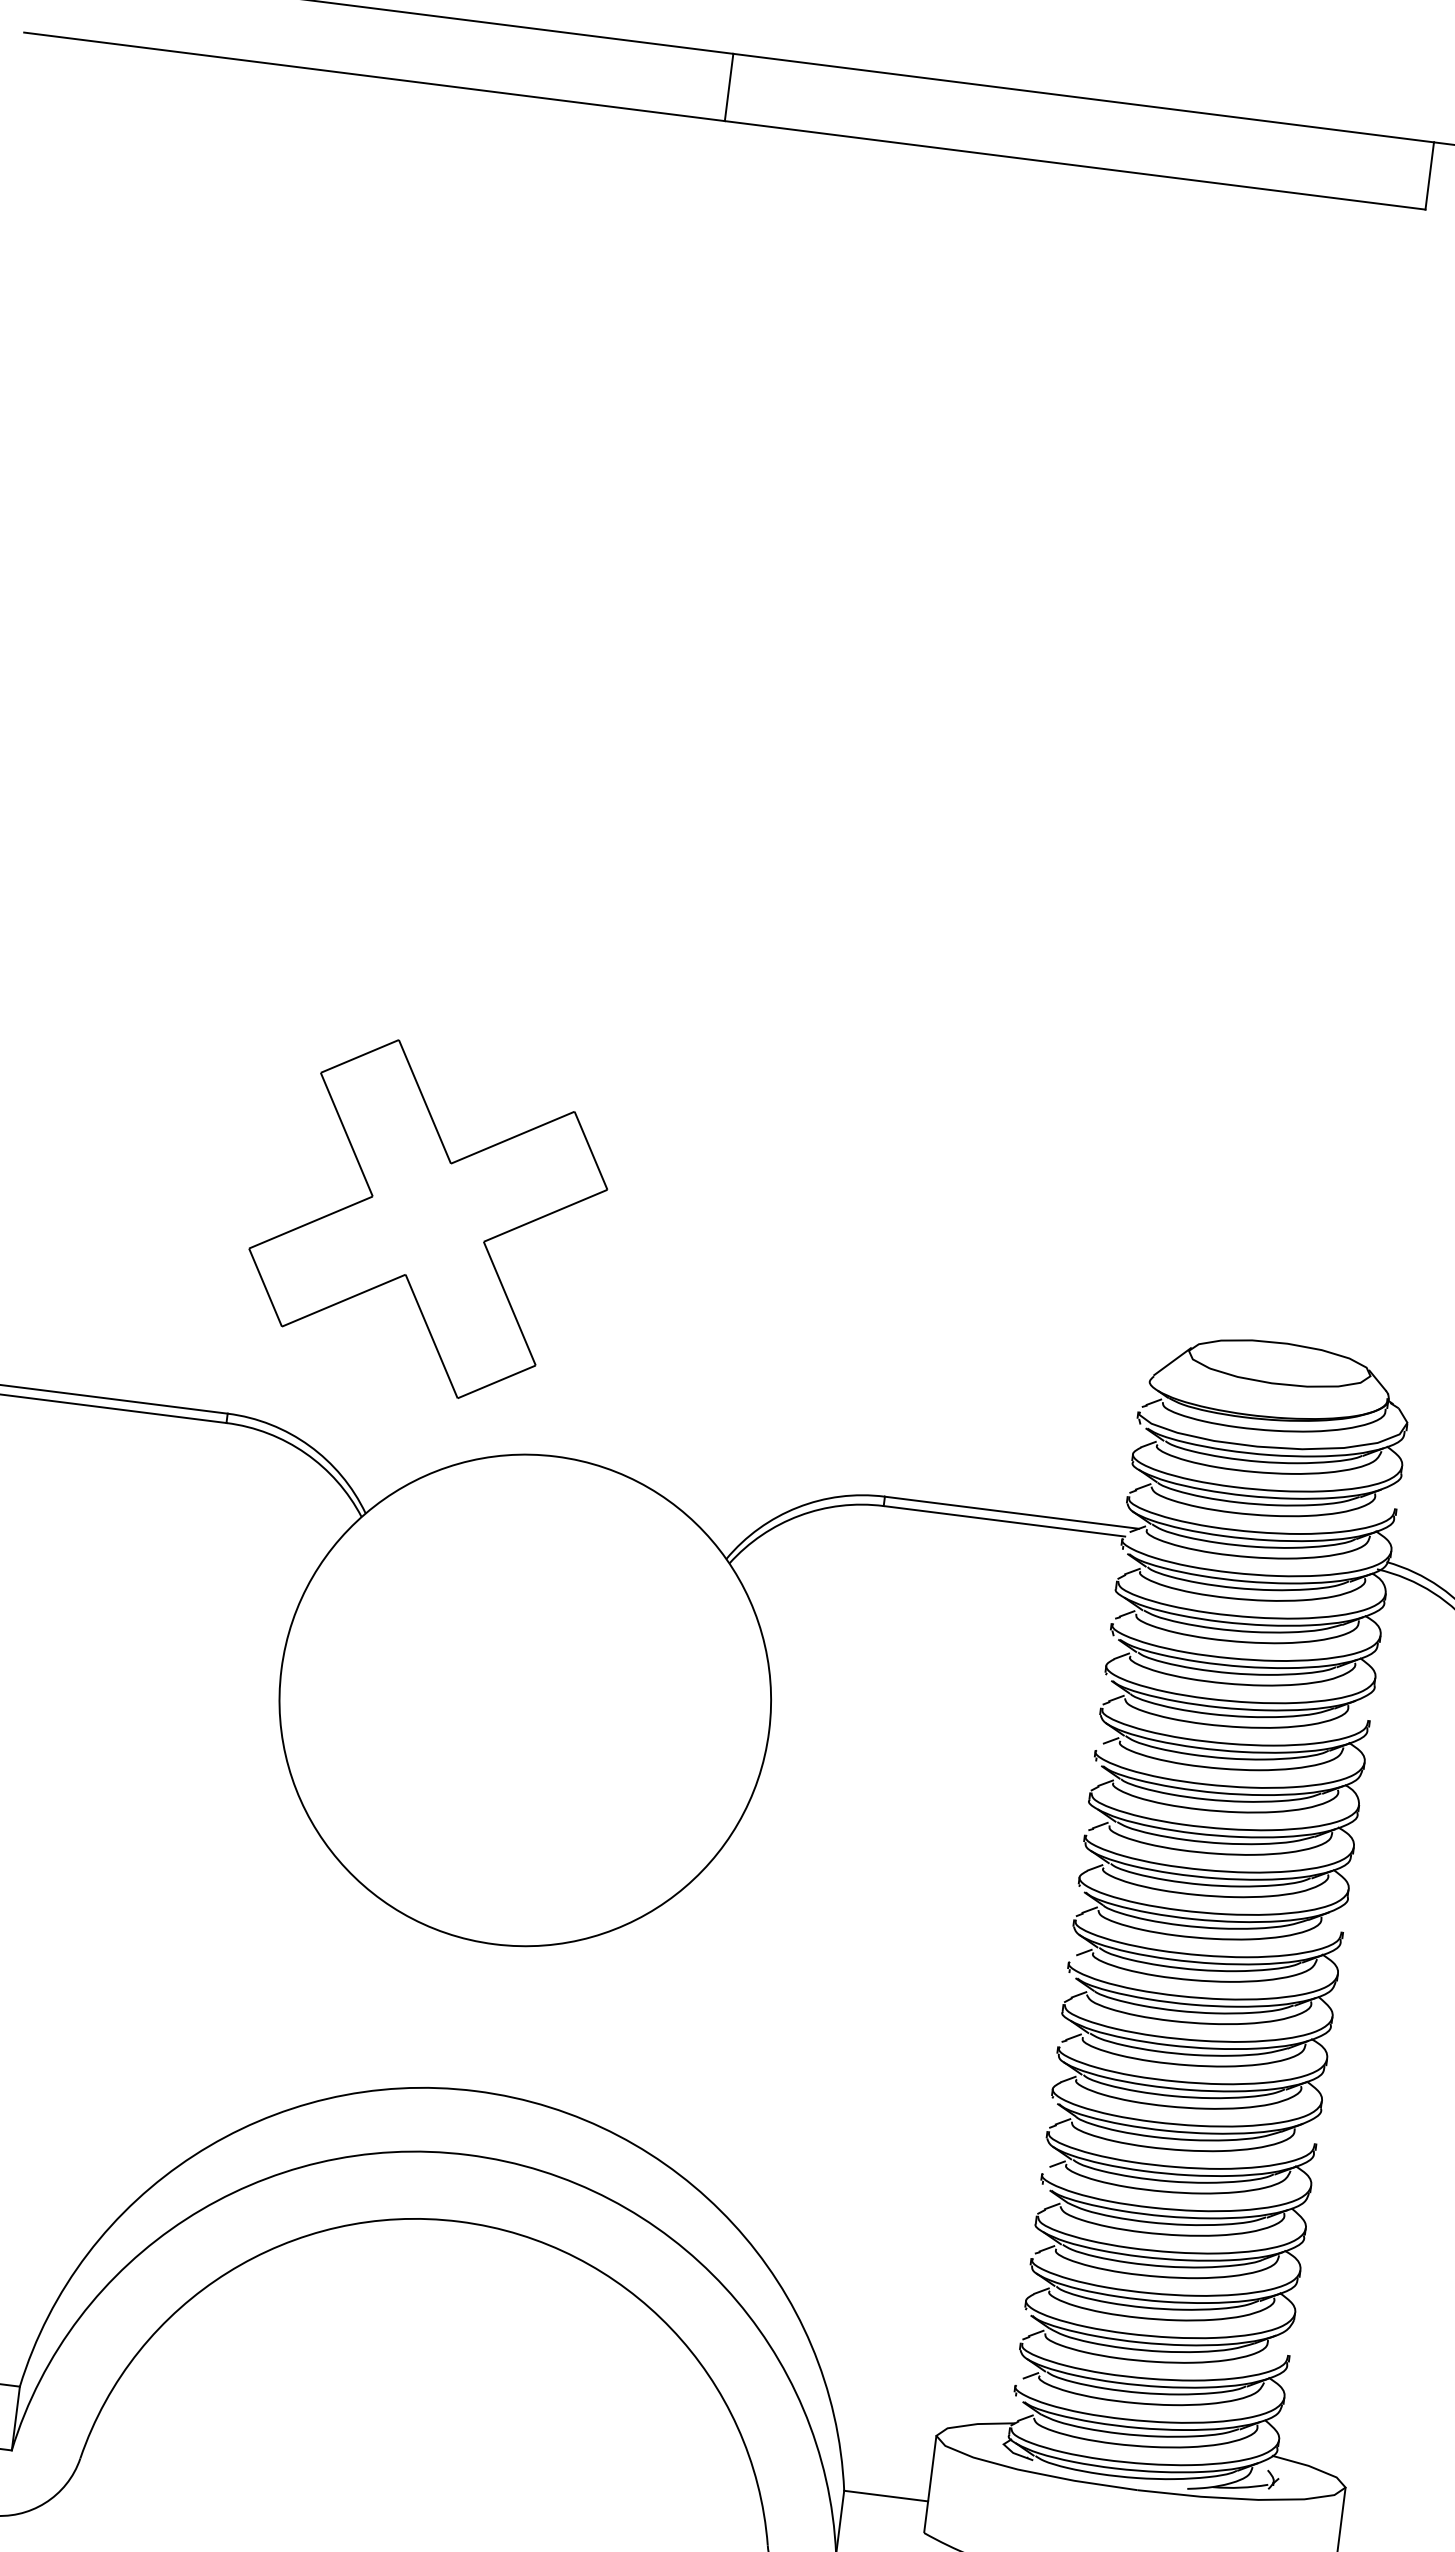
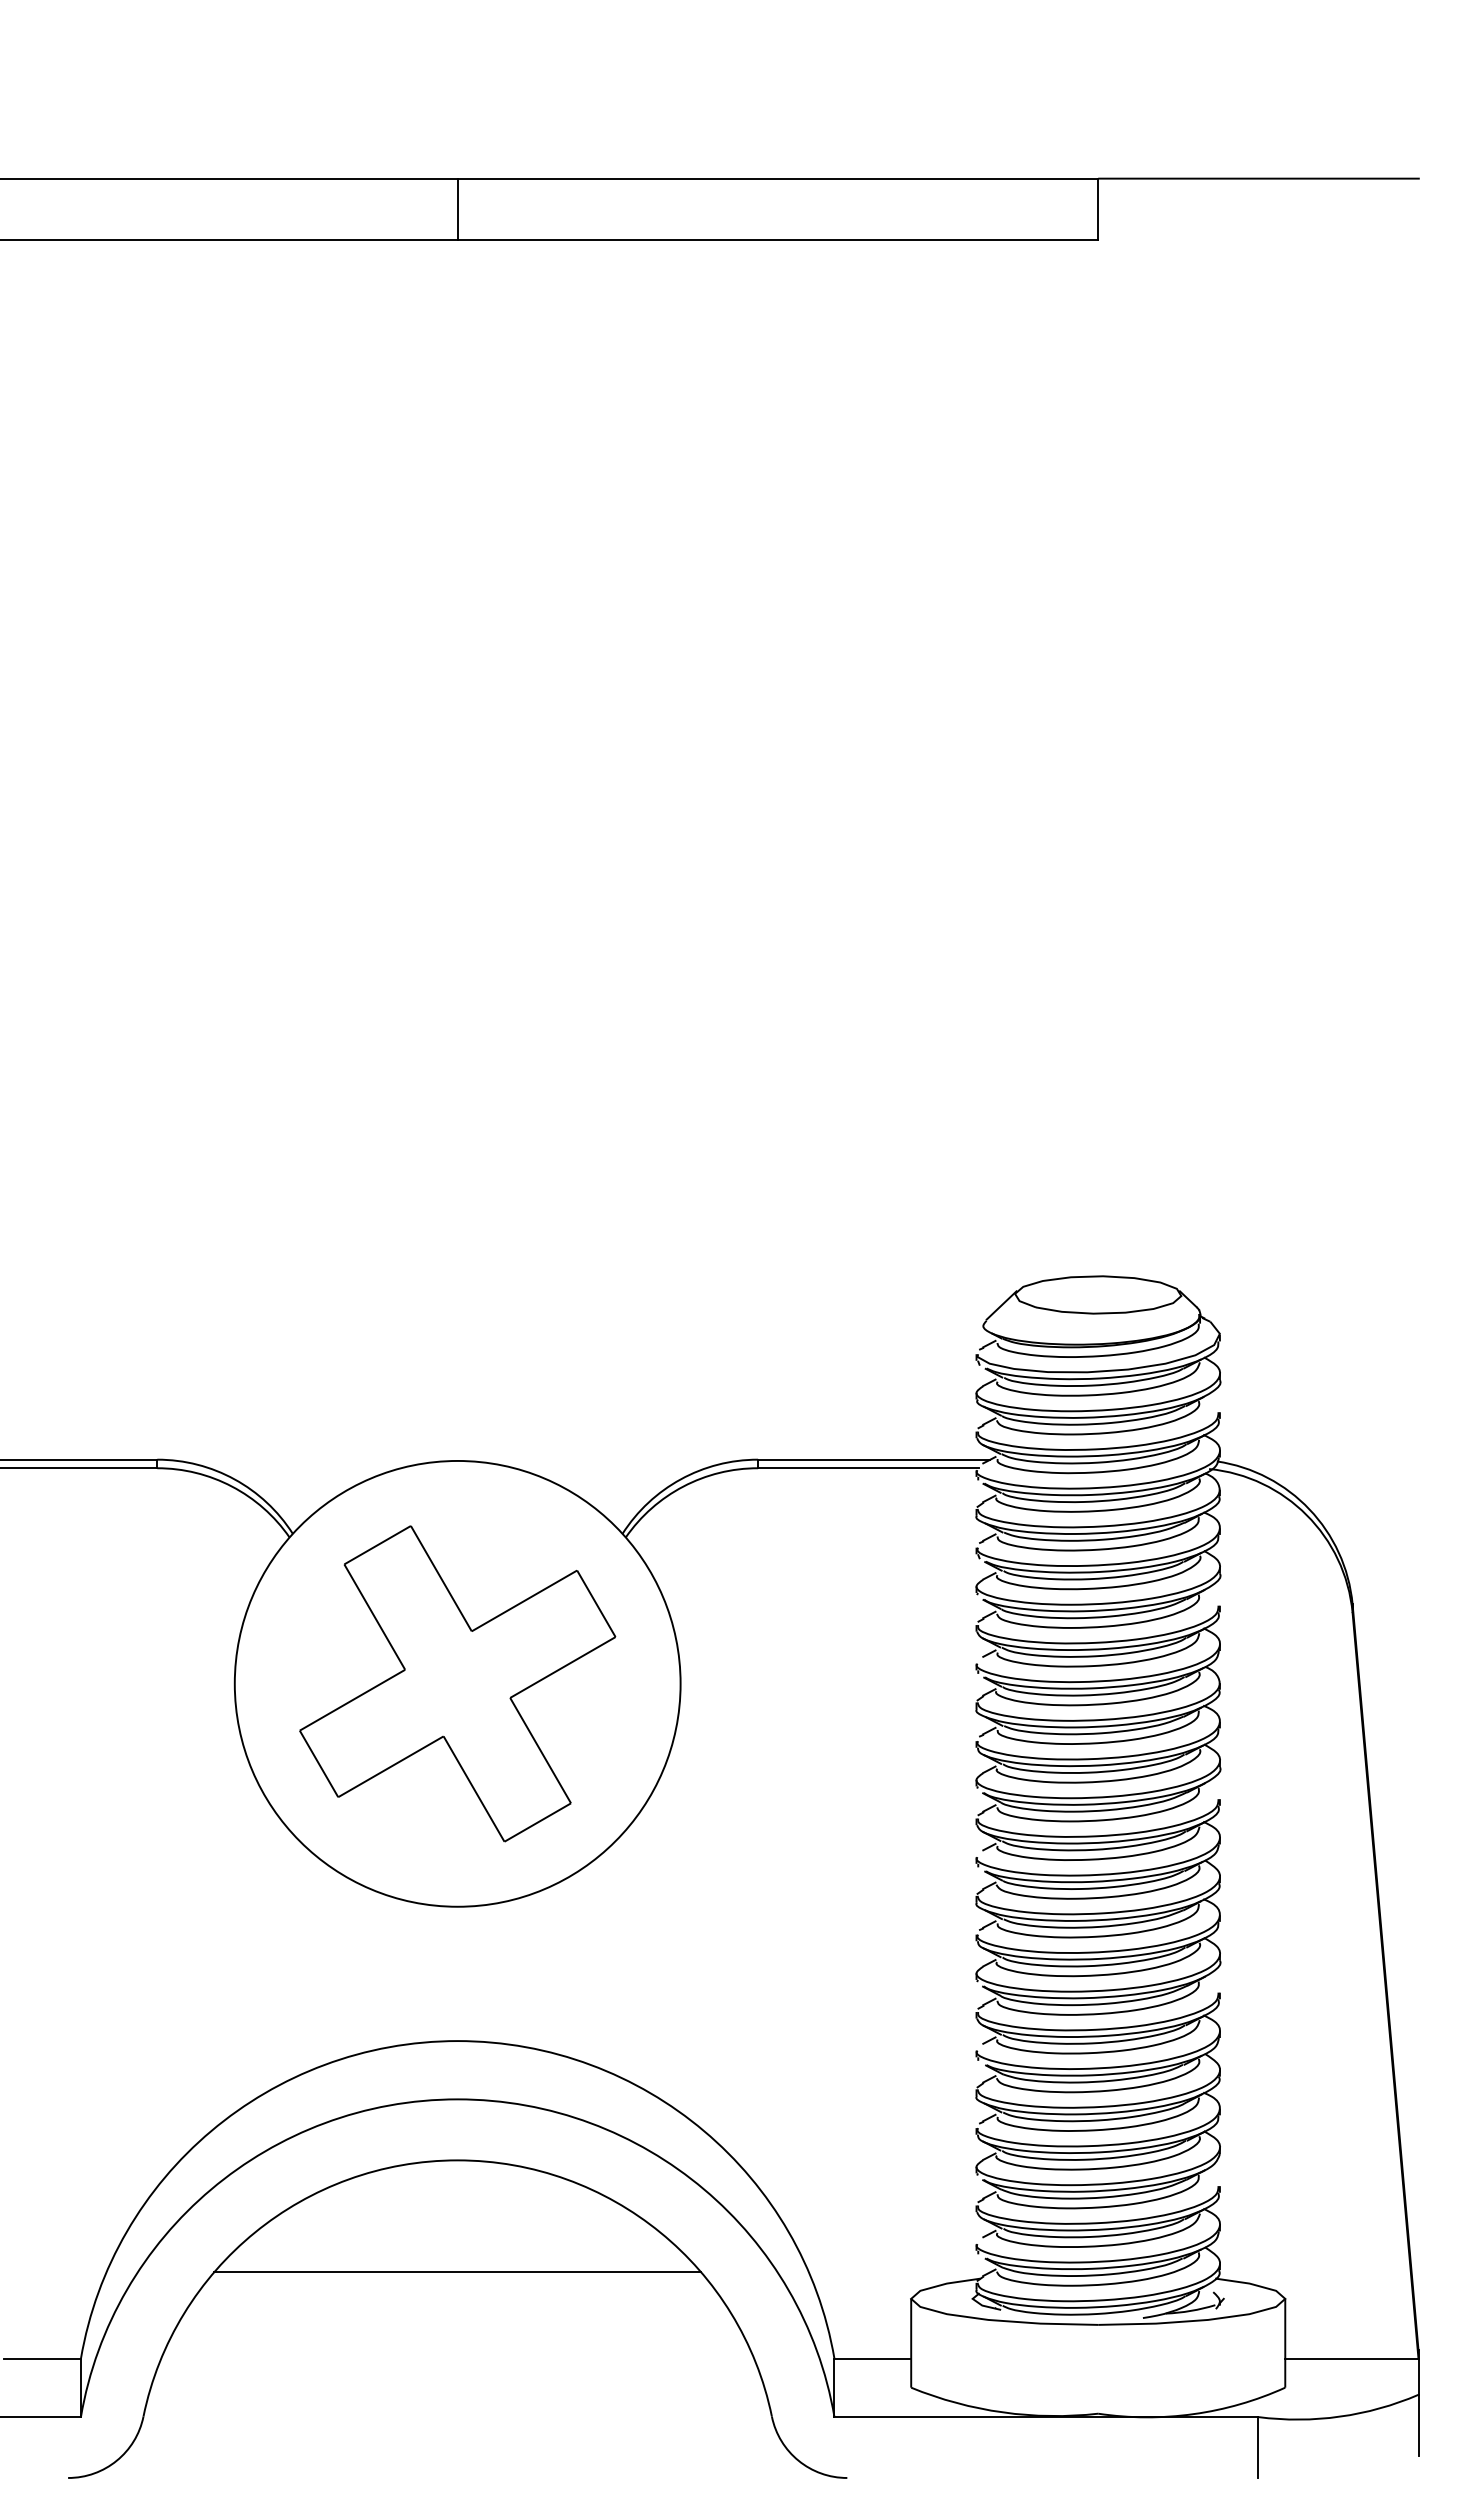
part: (428, 1218) -> (457, 1683), moved
line: (443, 2343) -> (457, 2271), added

